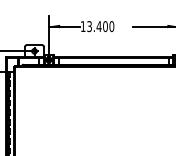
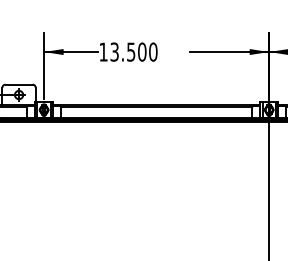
text: (98, 26) -> (130, 51), 13.400 -> 13.500

